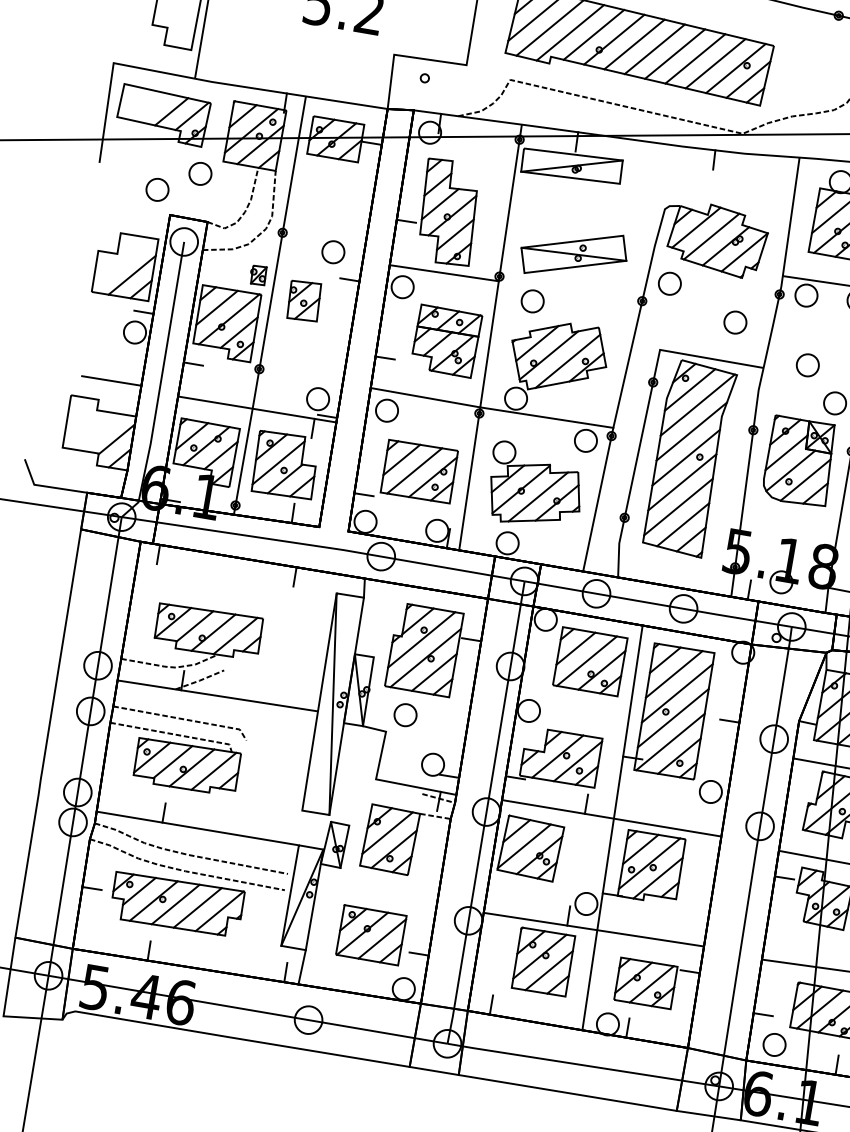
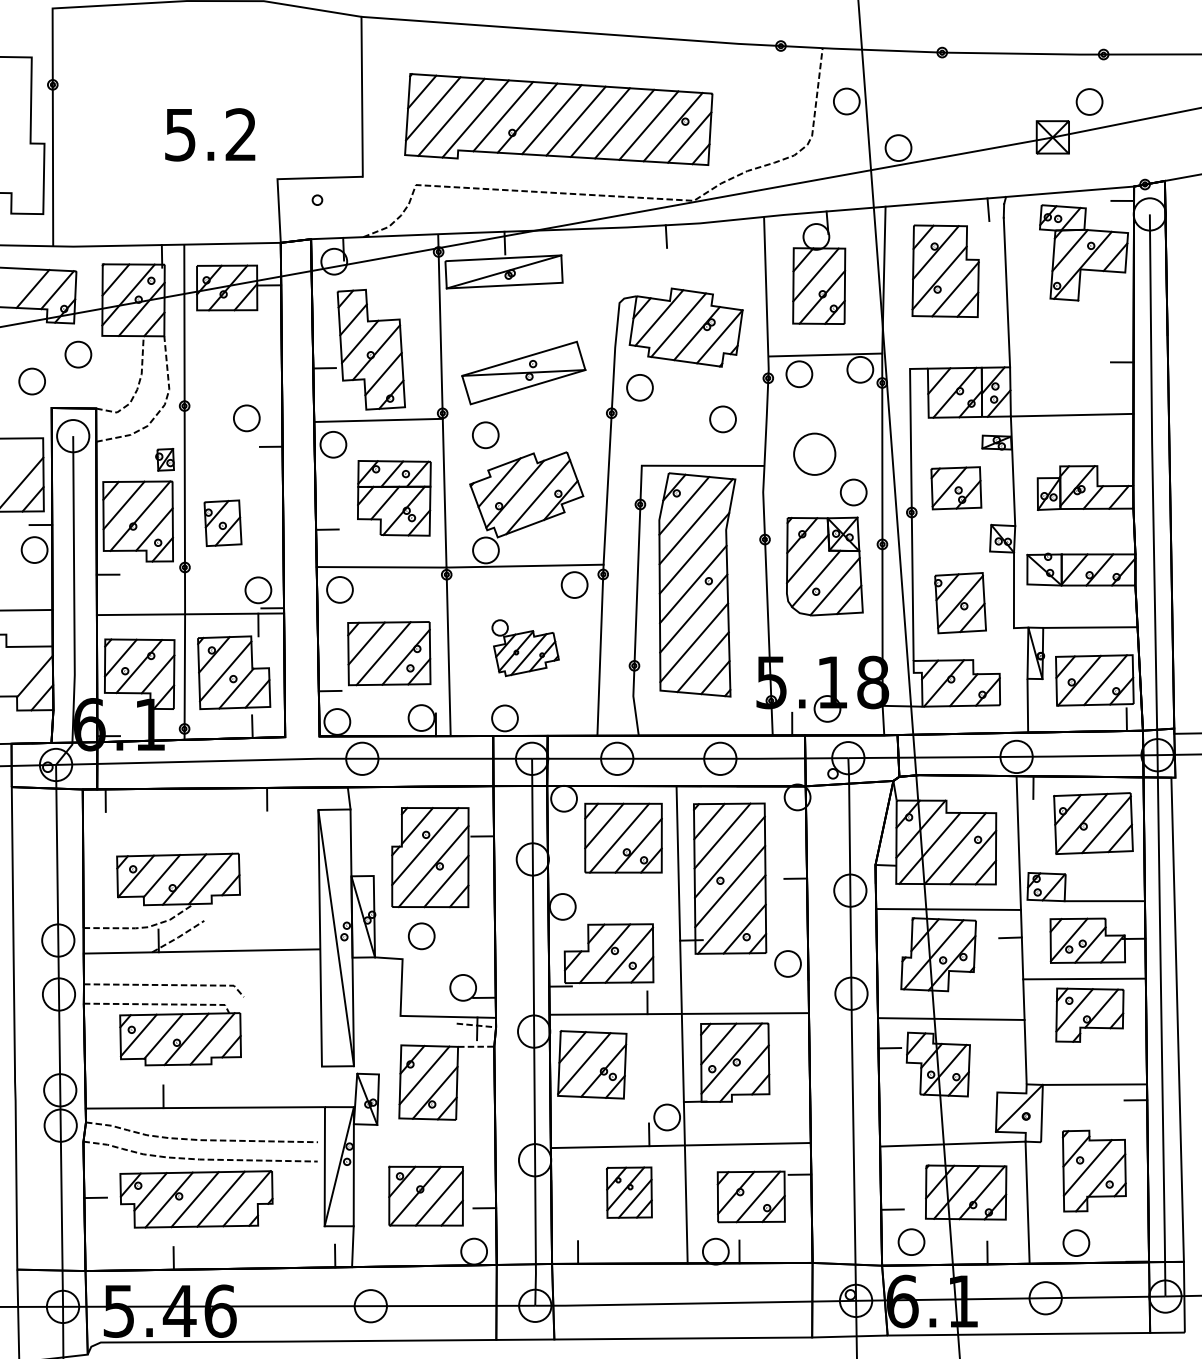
part: (303, 300) -> (222, 522), moved
part: (807, 364) -> (814, 453), size x1.6
part: (535, 486) -> (525, 647), size x0.6
part: (543, 961) -> (629, 1192), size x0.7

